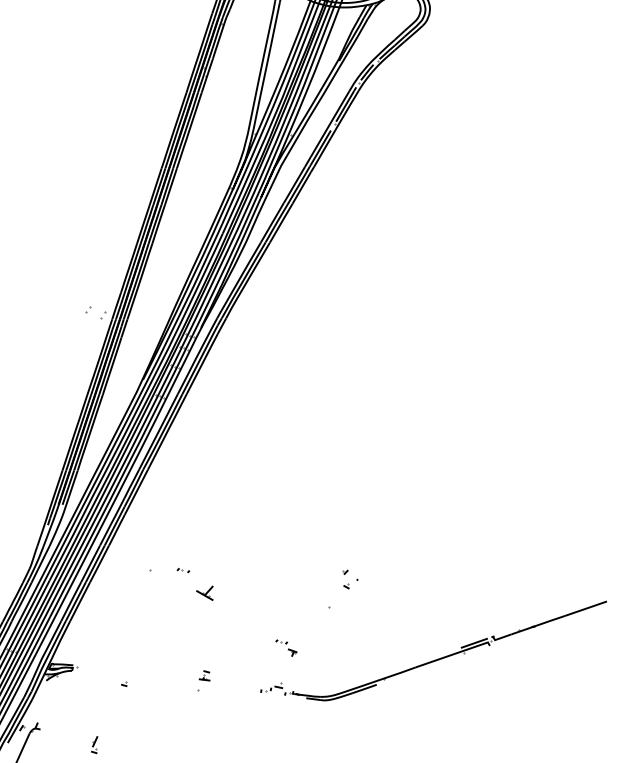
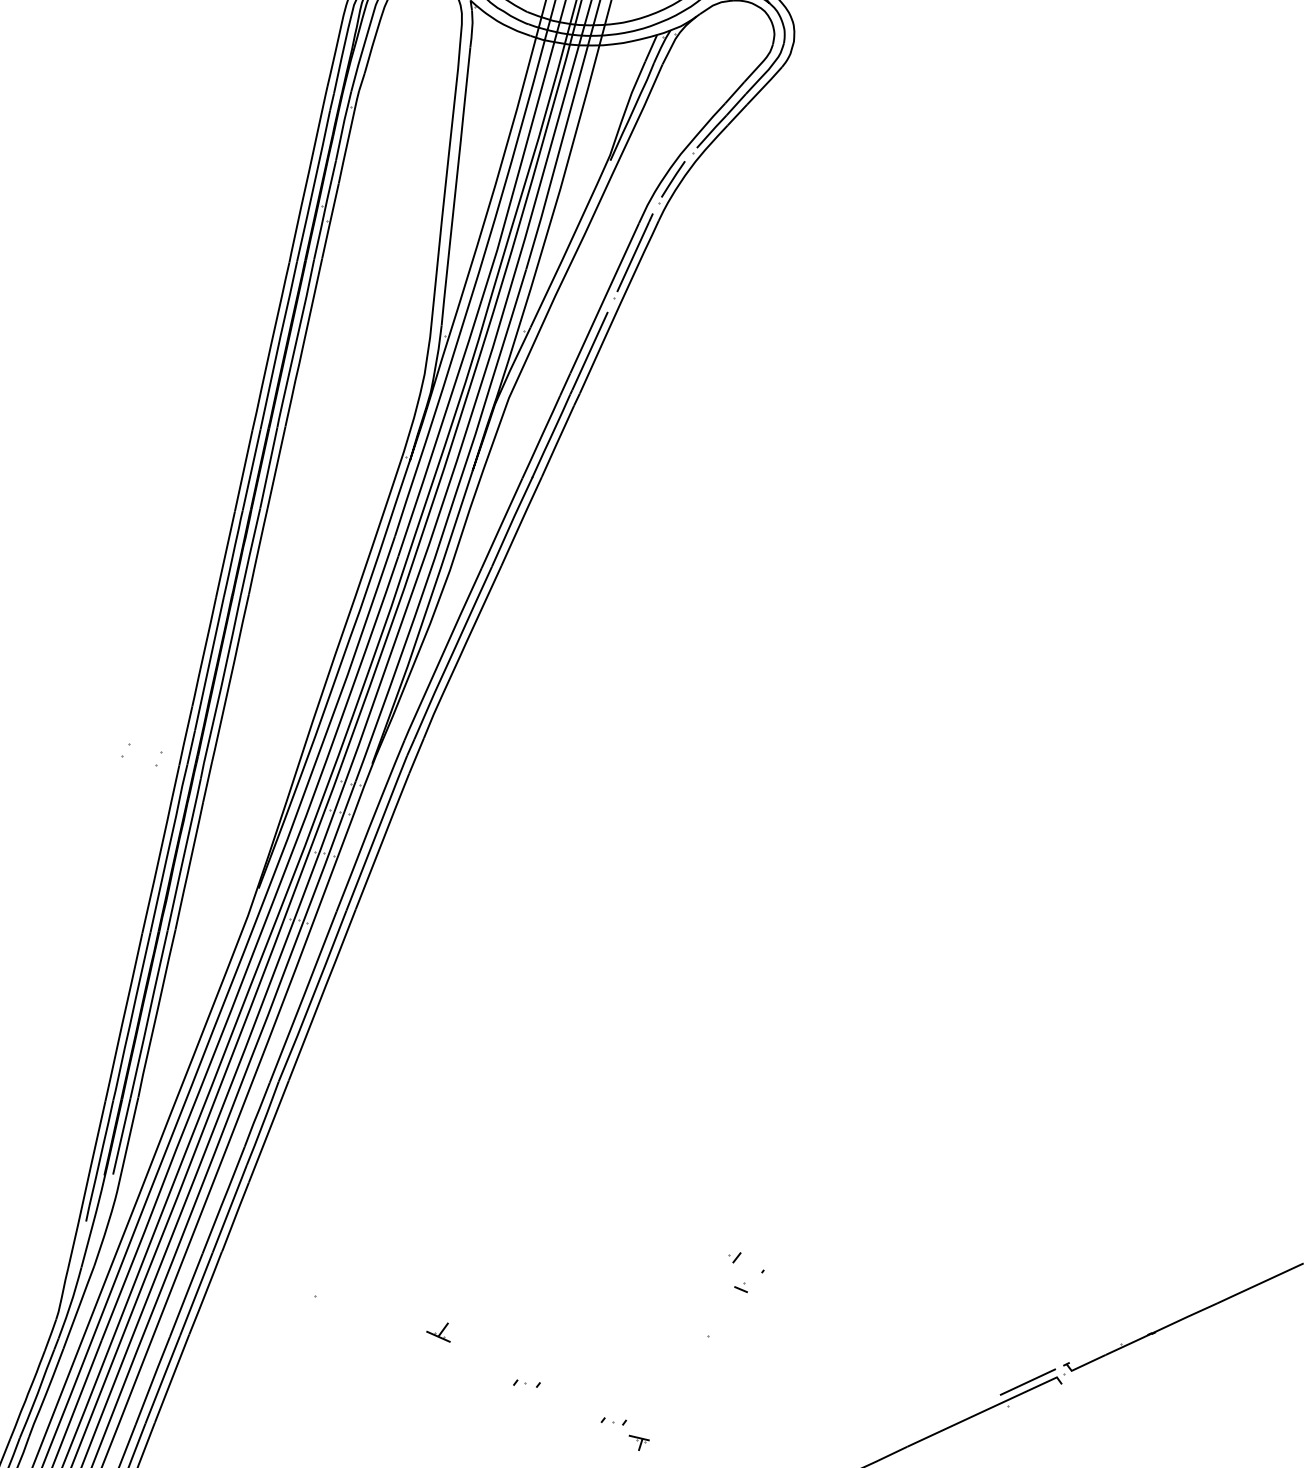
part: (183, 570) -> (527, 1383), moved
part: (204, 593) -> (437, 1334), size x0.62

